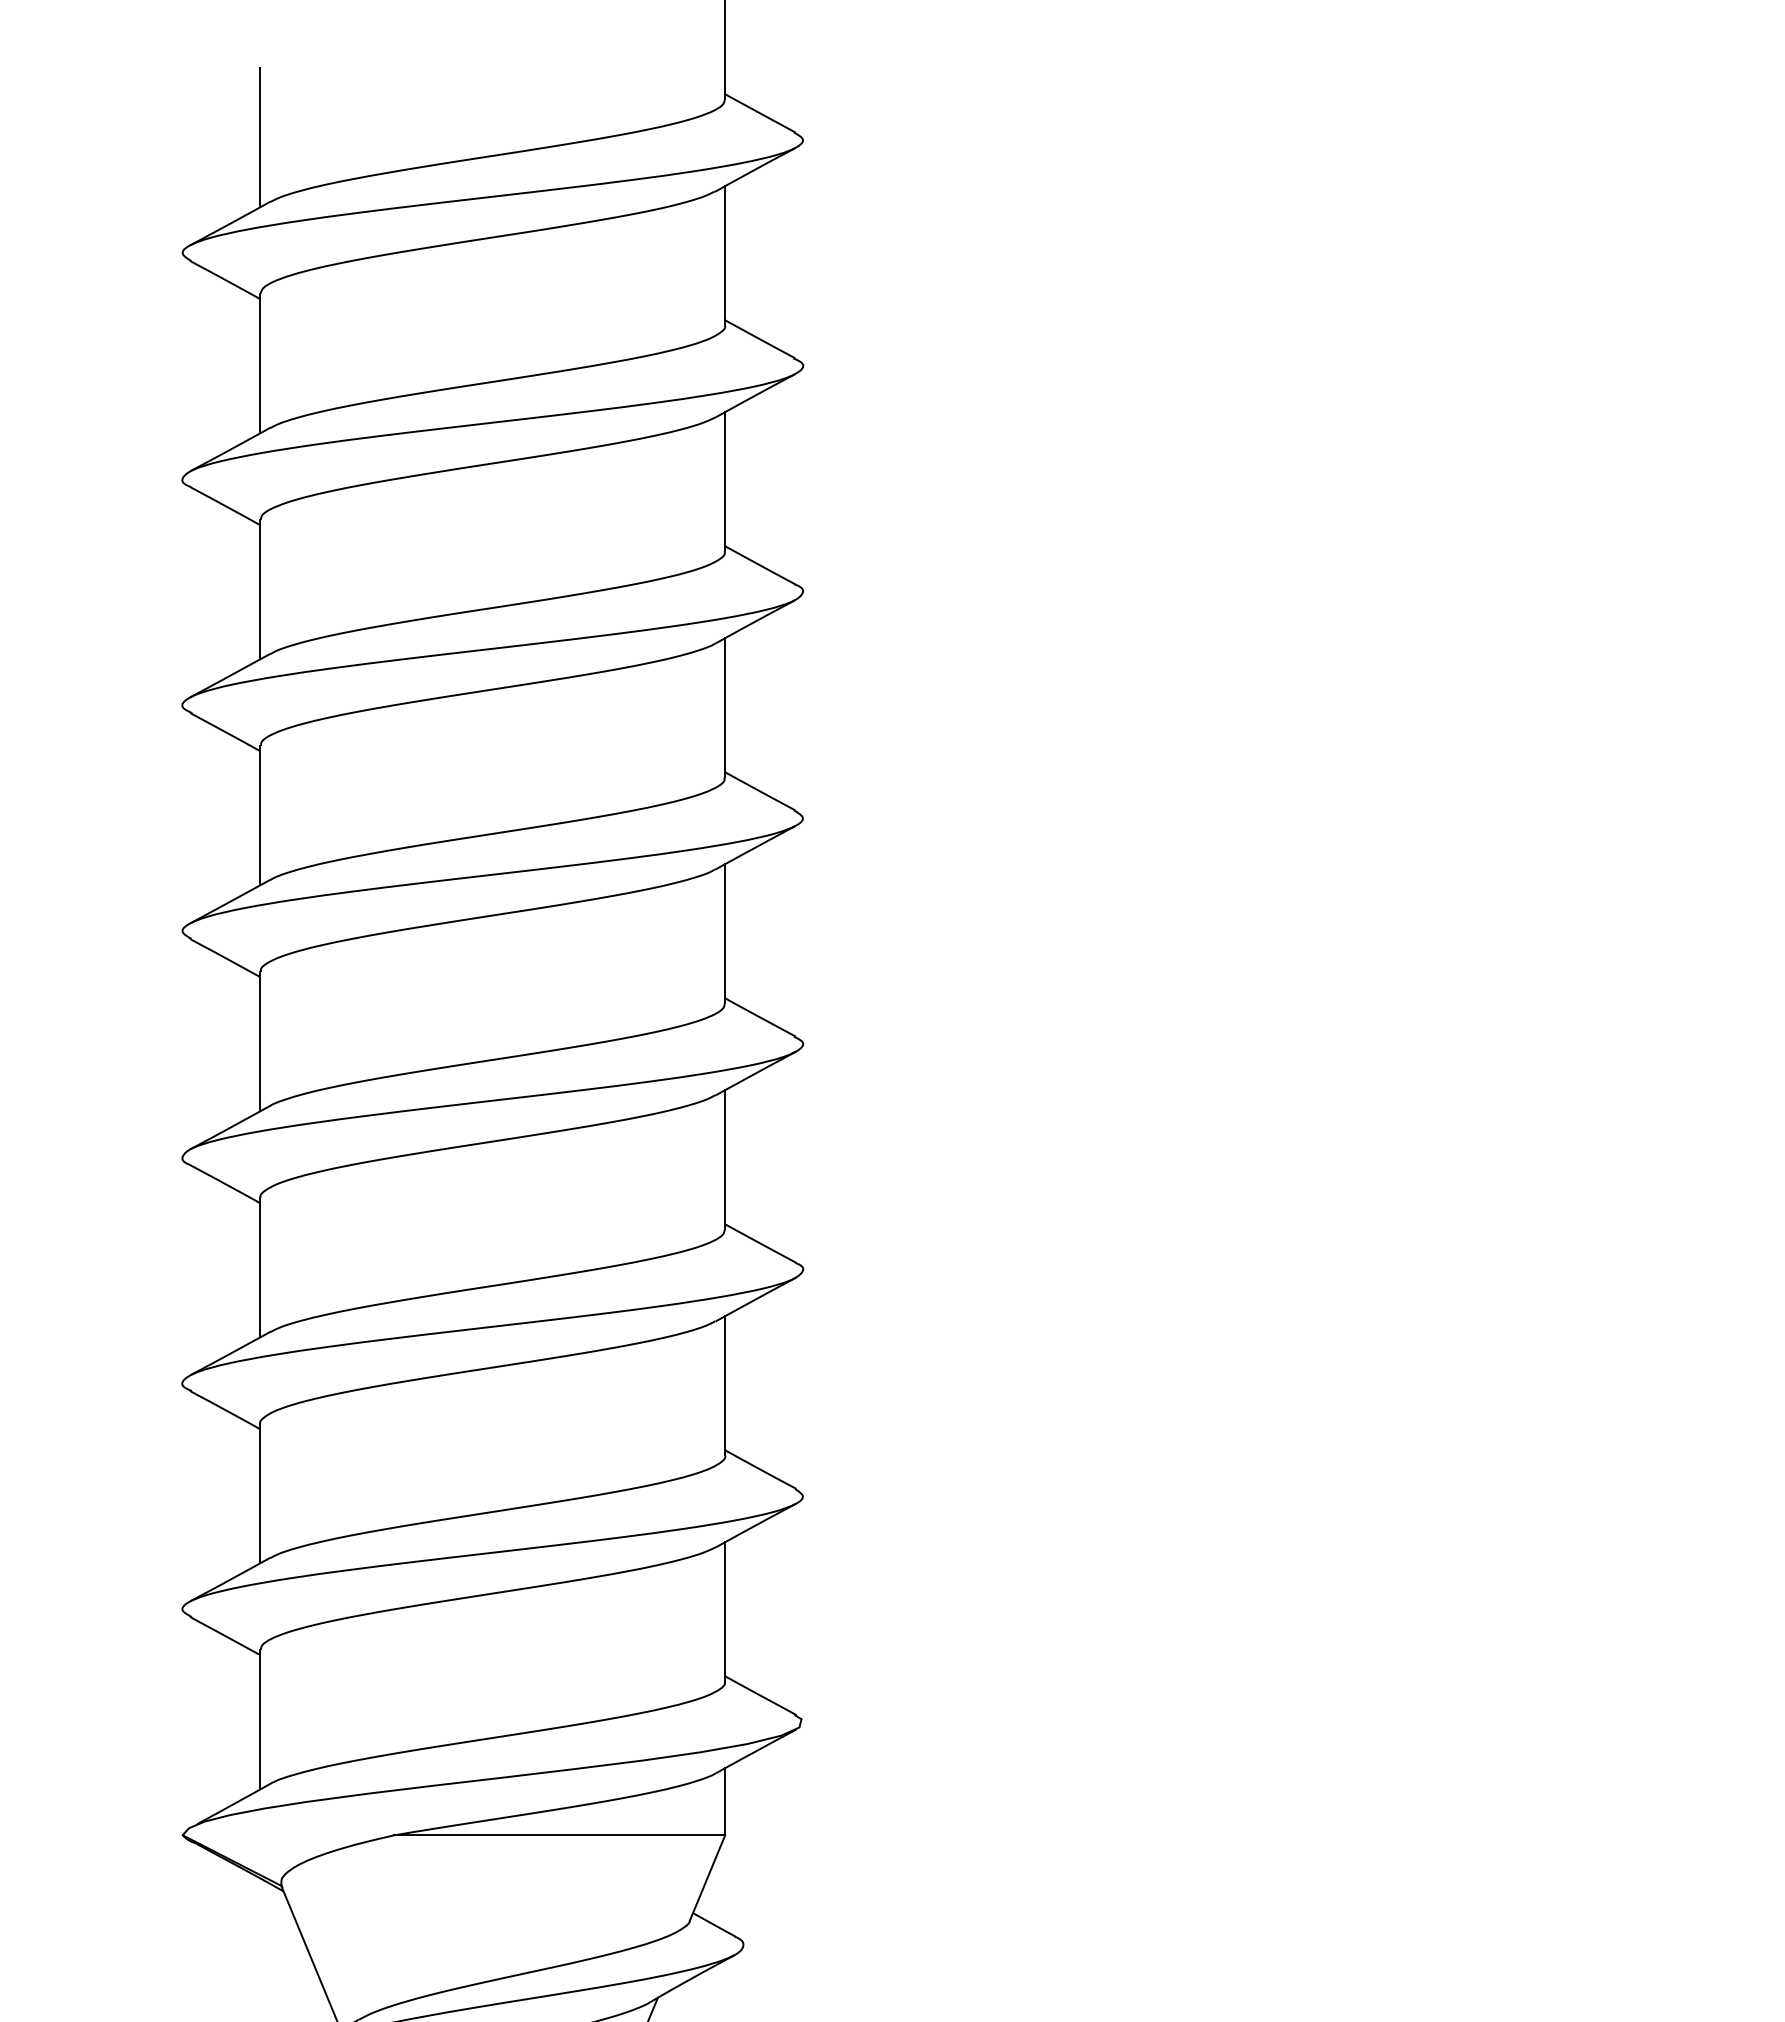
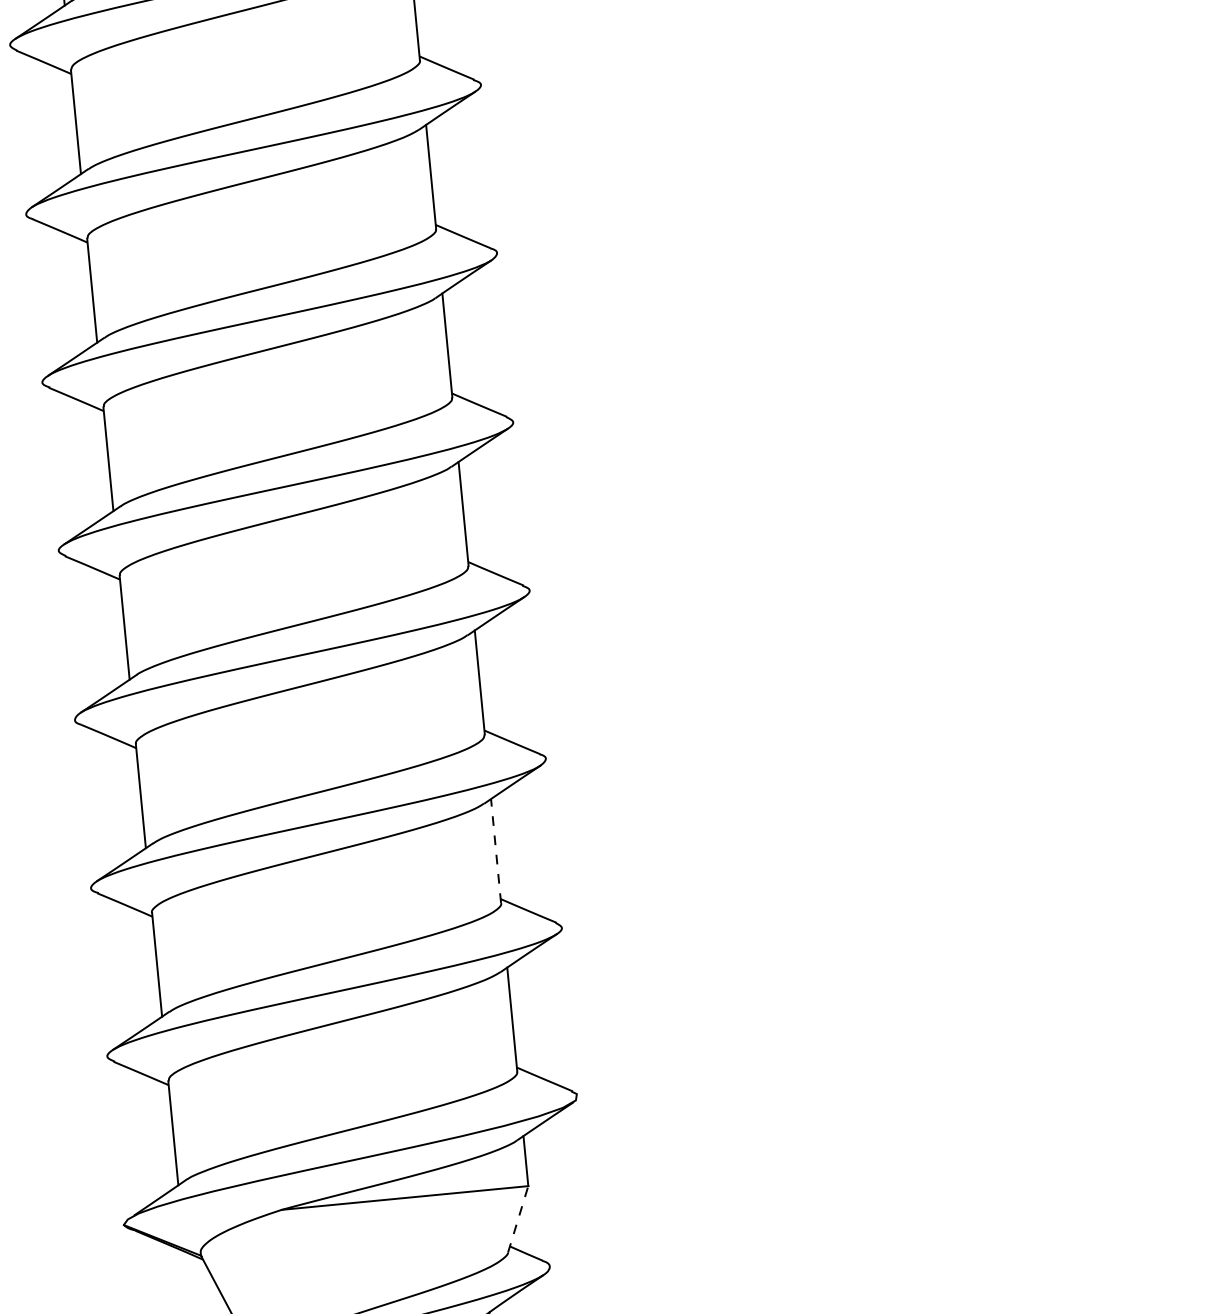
line: (725, 1385) -> (496, 850), solid -> dashed
line: (707, 1877) -> (518, 1218), solid -> dashed

